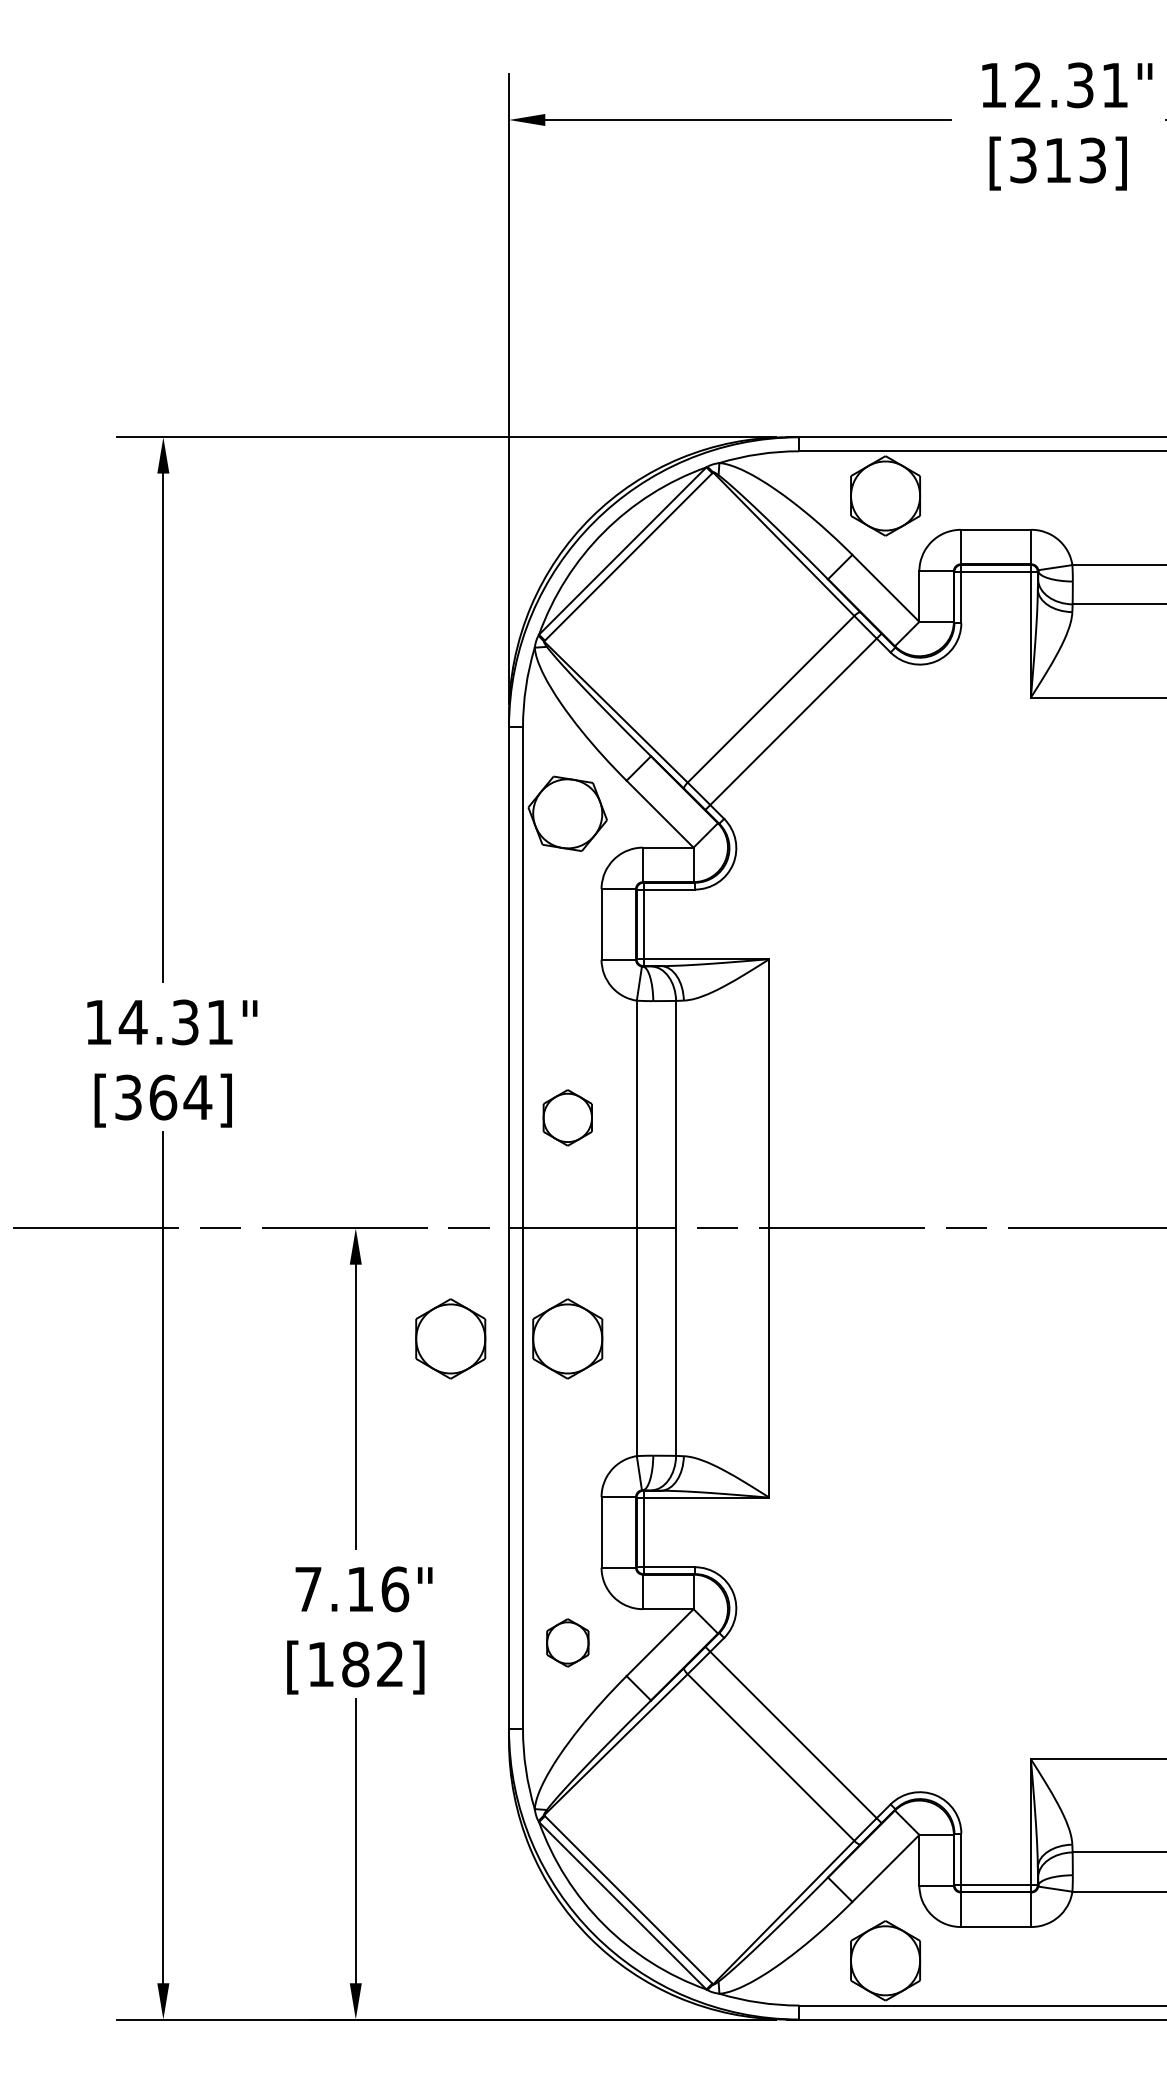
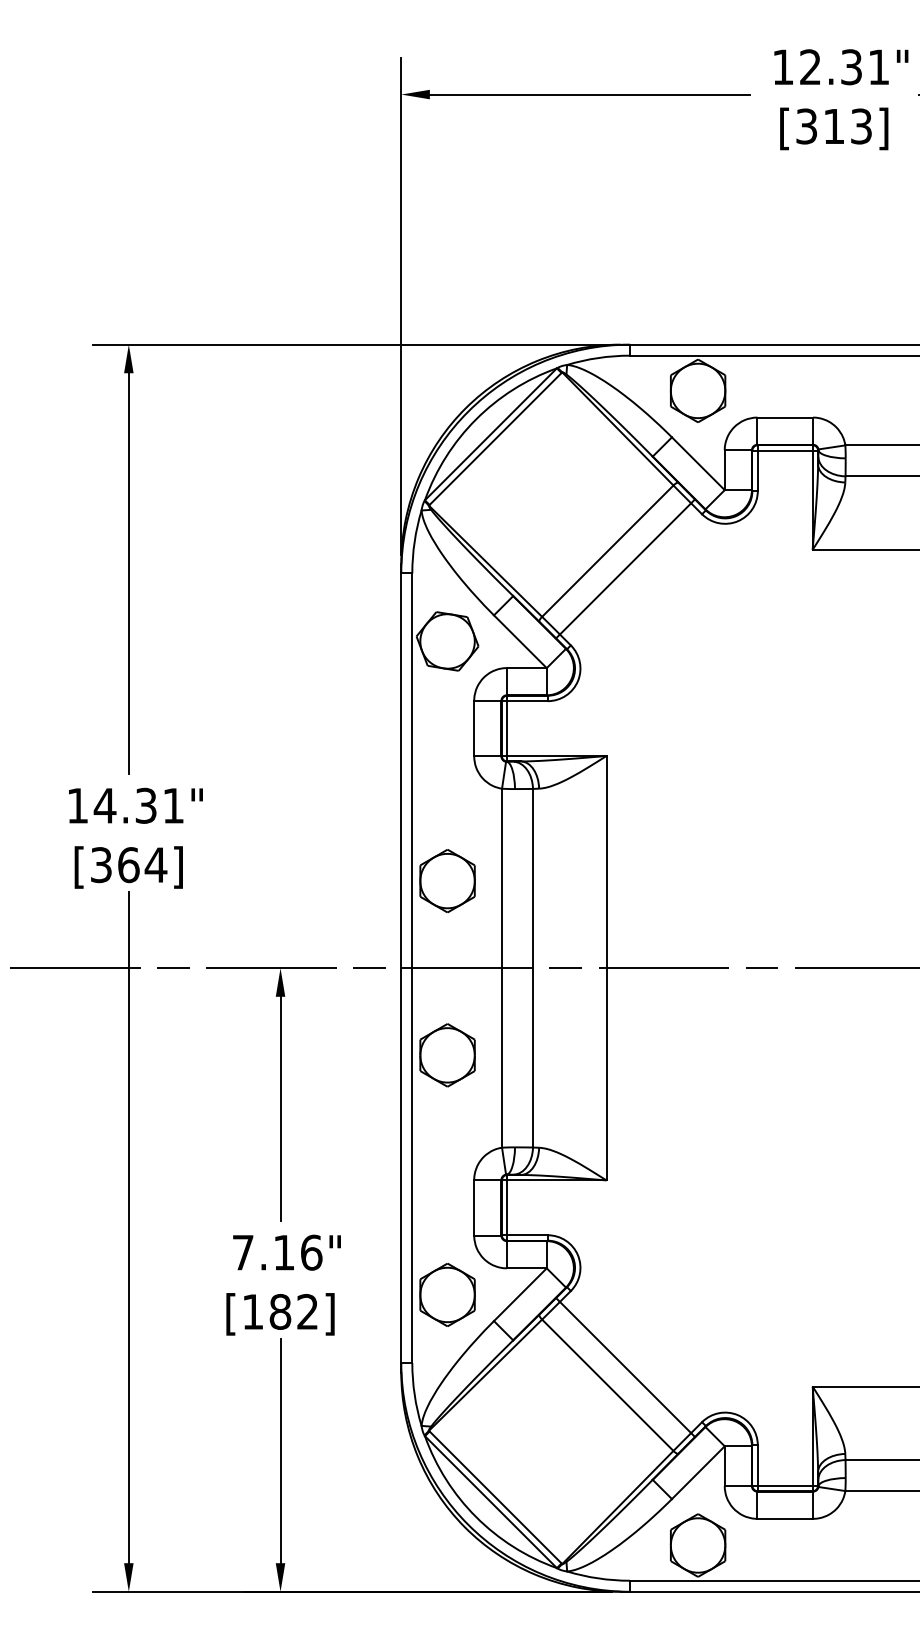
part: (567, 1117) -> (447, 880), size x1.43
part: (450, 1338) -> (355, 1054), removed
part: (567, 1642) -> (447, 1294), size x1.67

